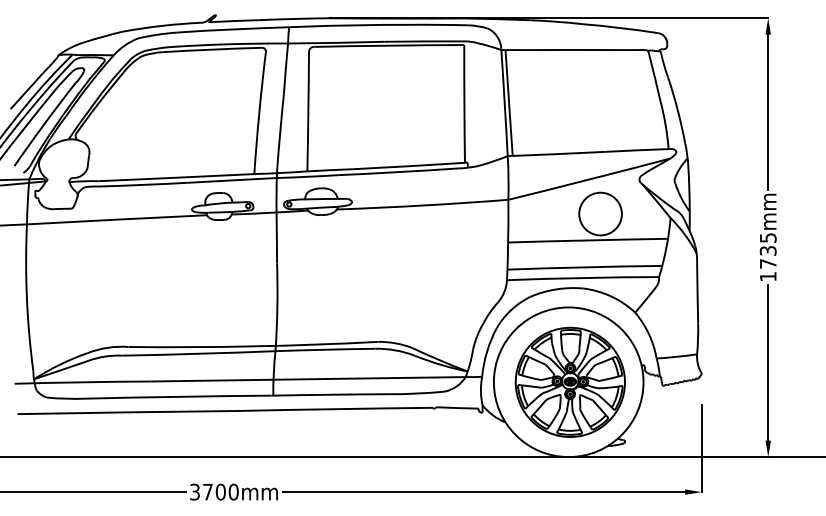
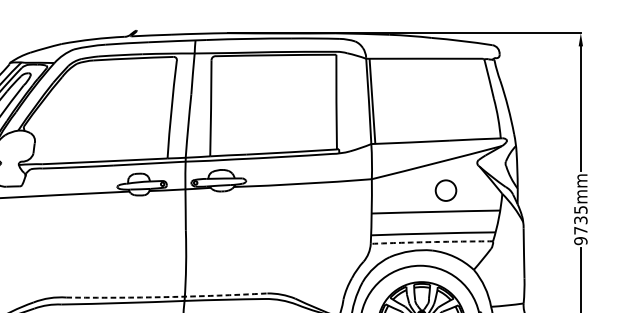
circle: (600, 213) -> (445, 190), size x0.6
text: (767, 276) -> (580, 240), 1735mm -> 9735mm
arc: (583, 278) -> (432, 242), solid -> dashed
arc: (253, 346) -> (166, 297), solid -> dashed

